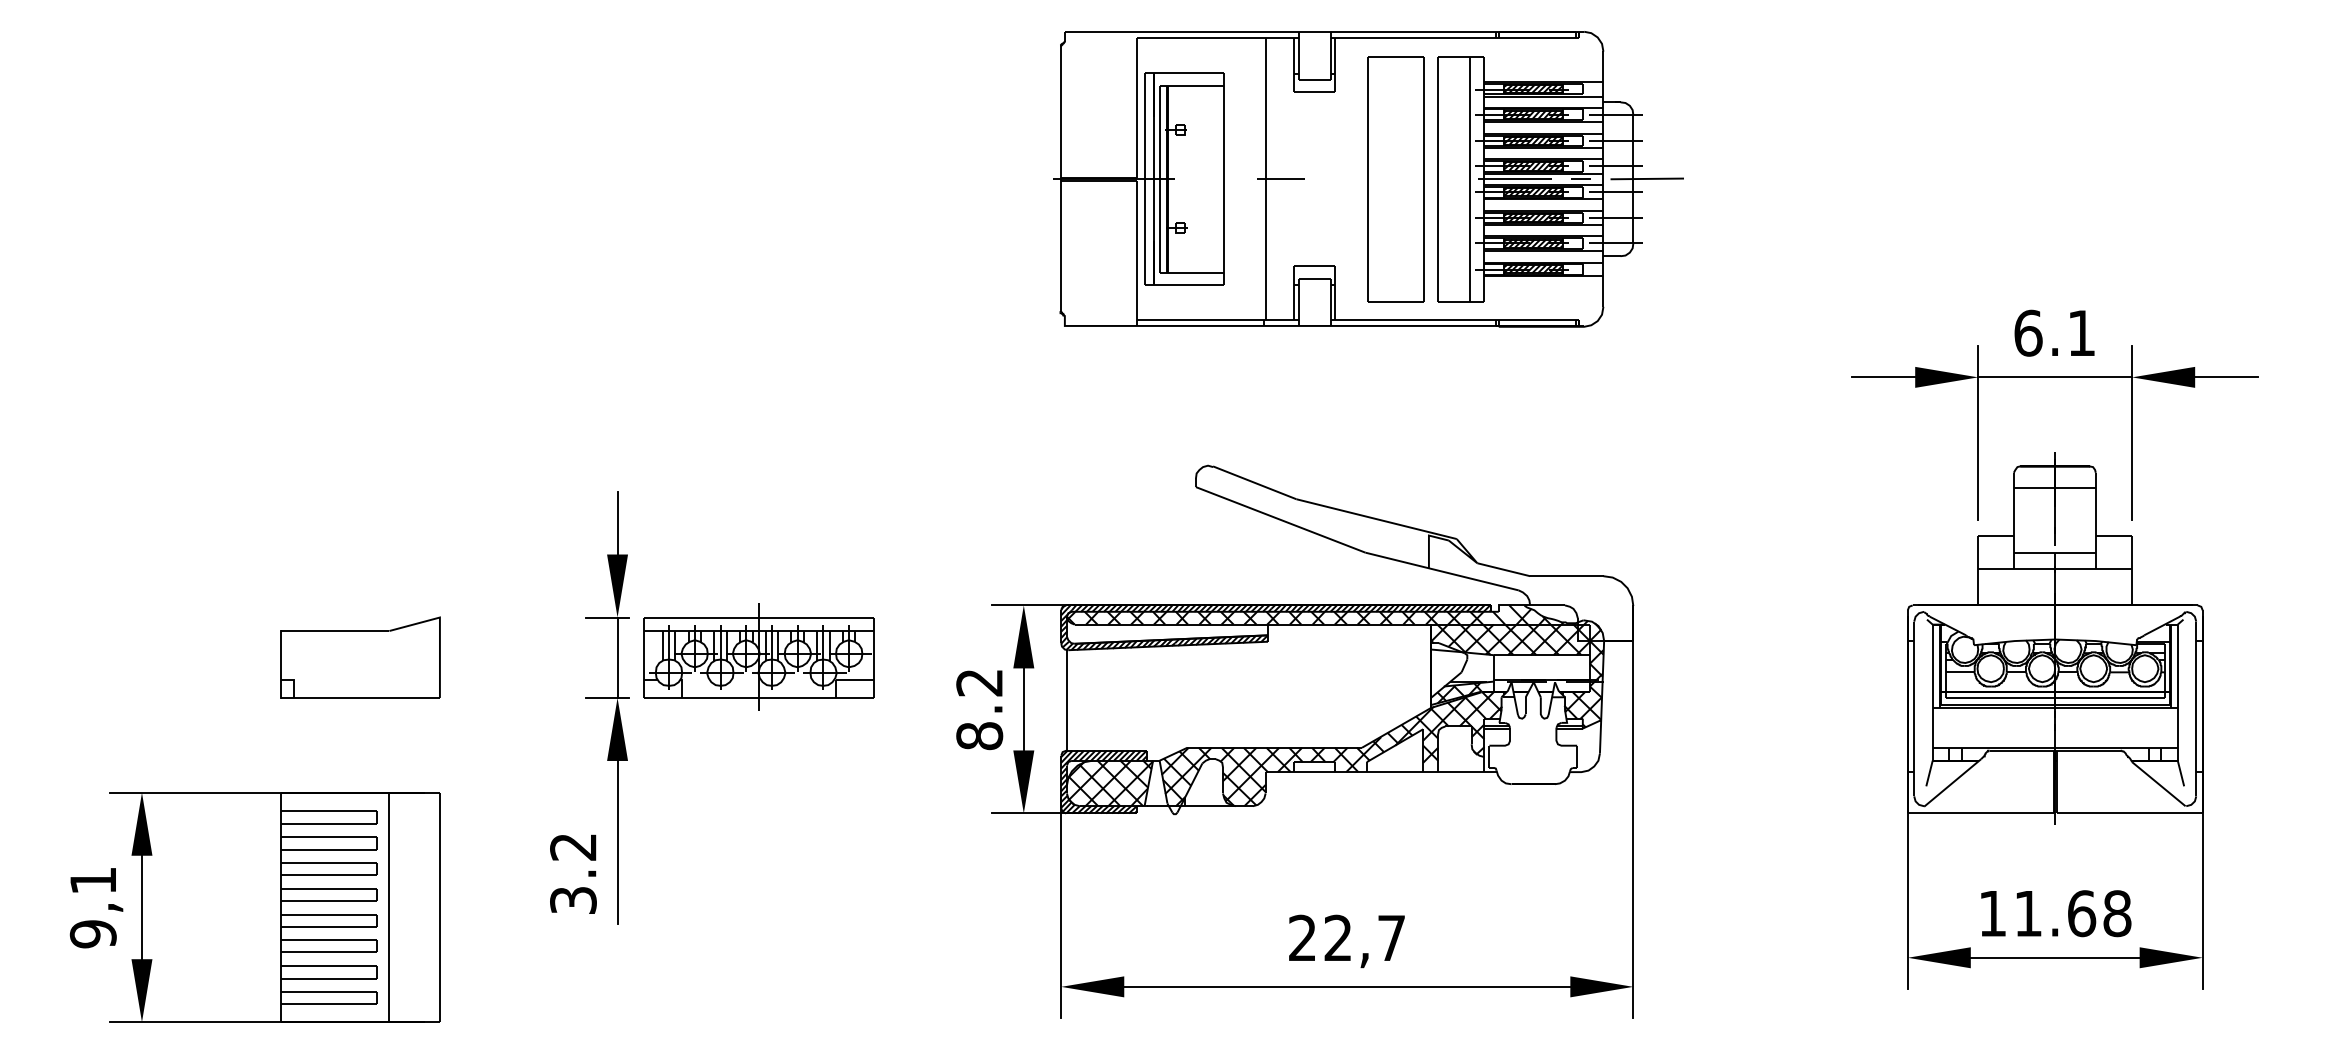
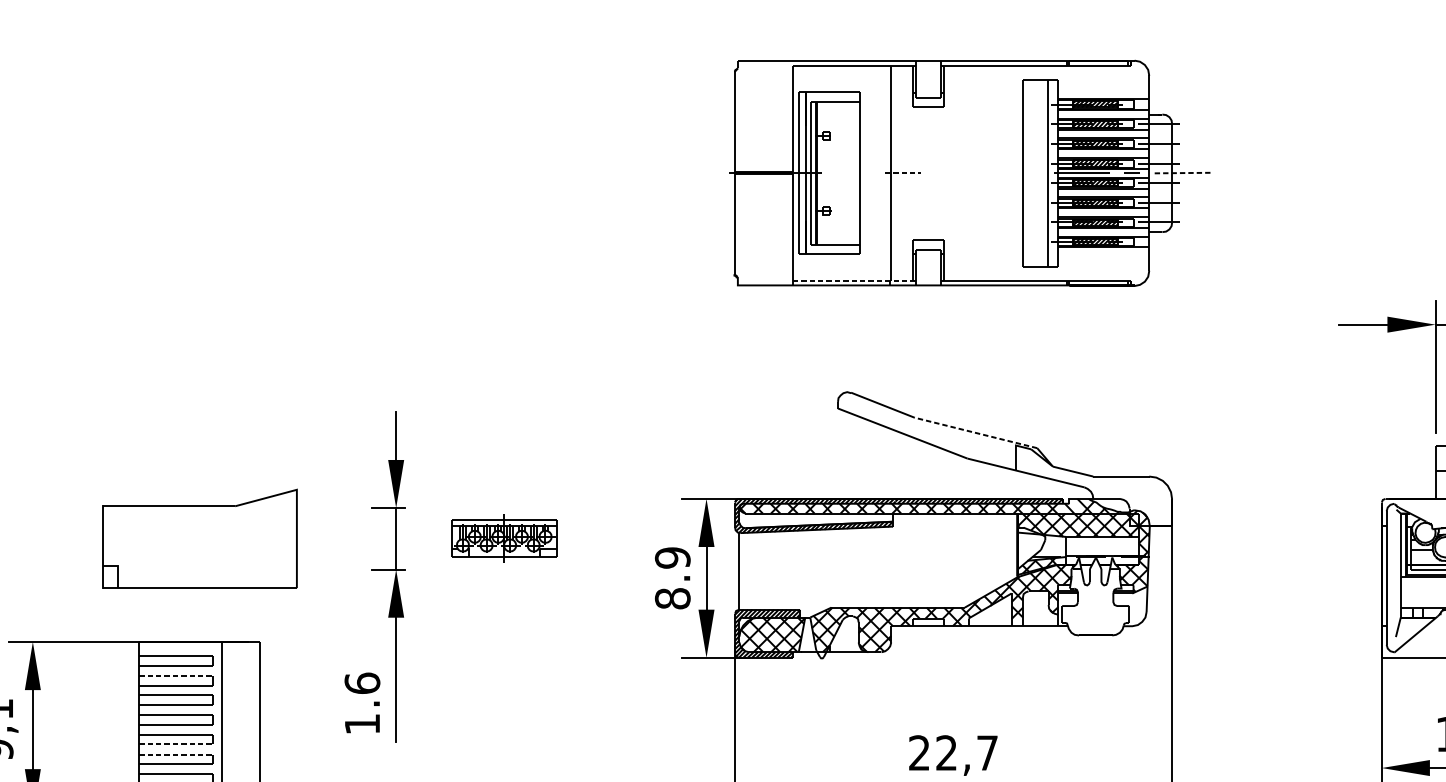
line: (1647, 178) -> (1182, 172), solid -> dashed
line: (1281, 179) -> (903, 173), solid -> dashed
part: (1395, 179) -> (990, 173), removed
line: (1217, 320) -> (854, 281), solid -> dashed
line: (1376, 519) -> (975, 433), solid -> dashed
part: (758, 656) -> (503, 537), size x0.6
part: (360, 657) -> (199, 538), size x1.6
text: (979, 682) -> (672, 557), 8.2 -> 8.9
line: (329, 836) -> (176, 675), solid -> dashed
text: (573, 872) -> (362, 702), 3.2 -> 1.6
line: (329, 926) -> (176, 744), solid -> dashed
line: (329, 940) -> (176, 754), solid -> dashed

